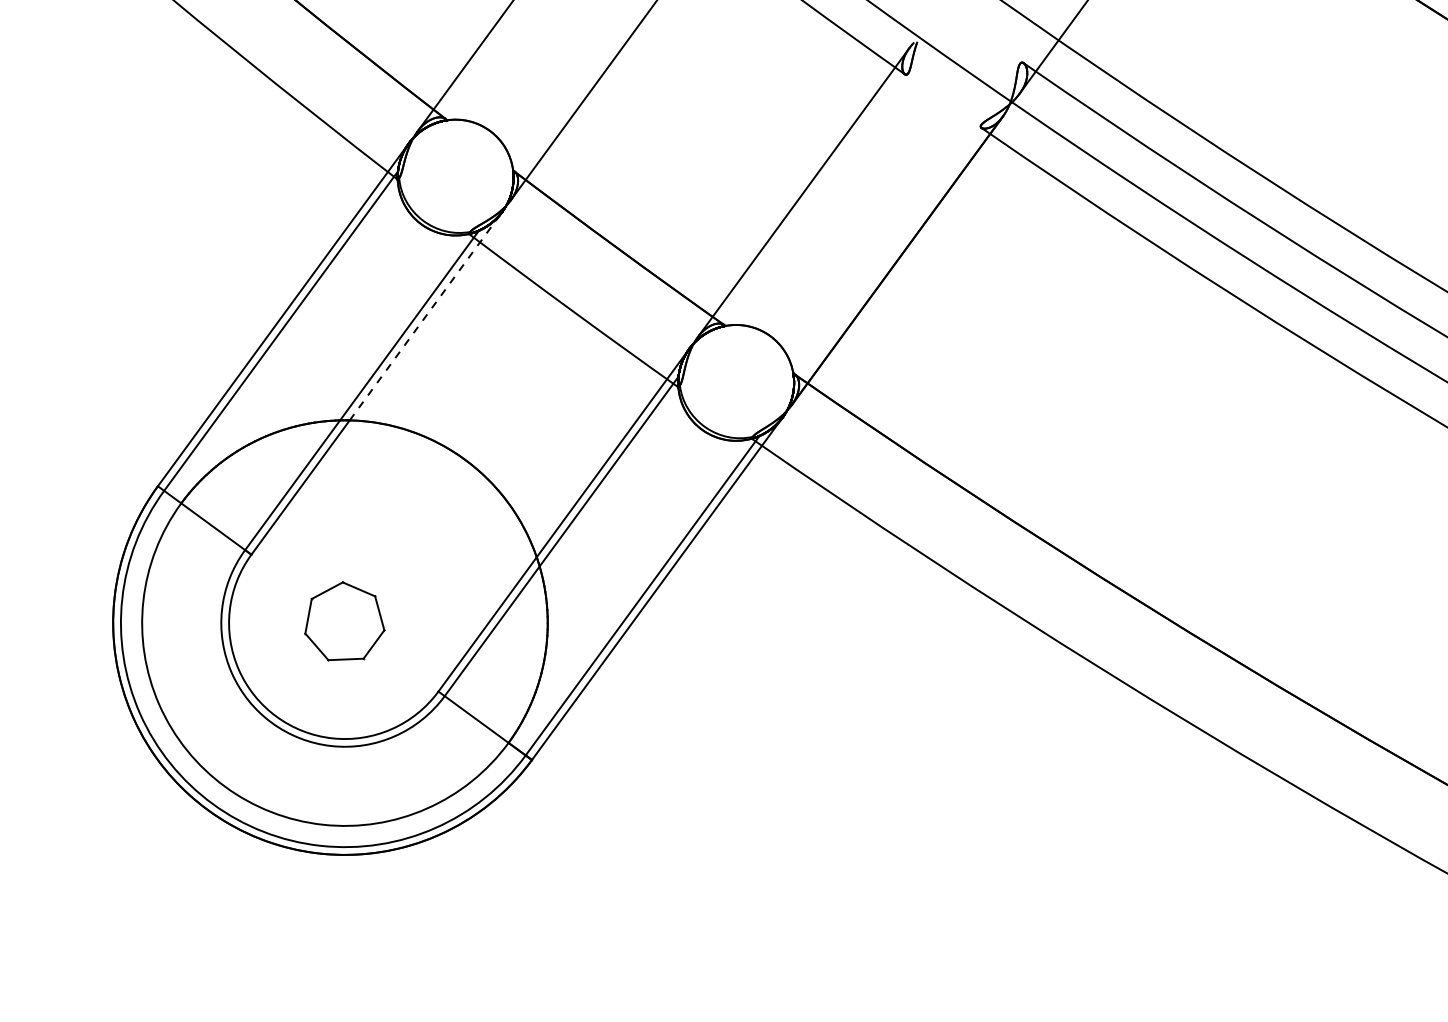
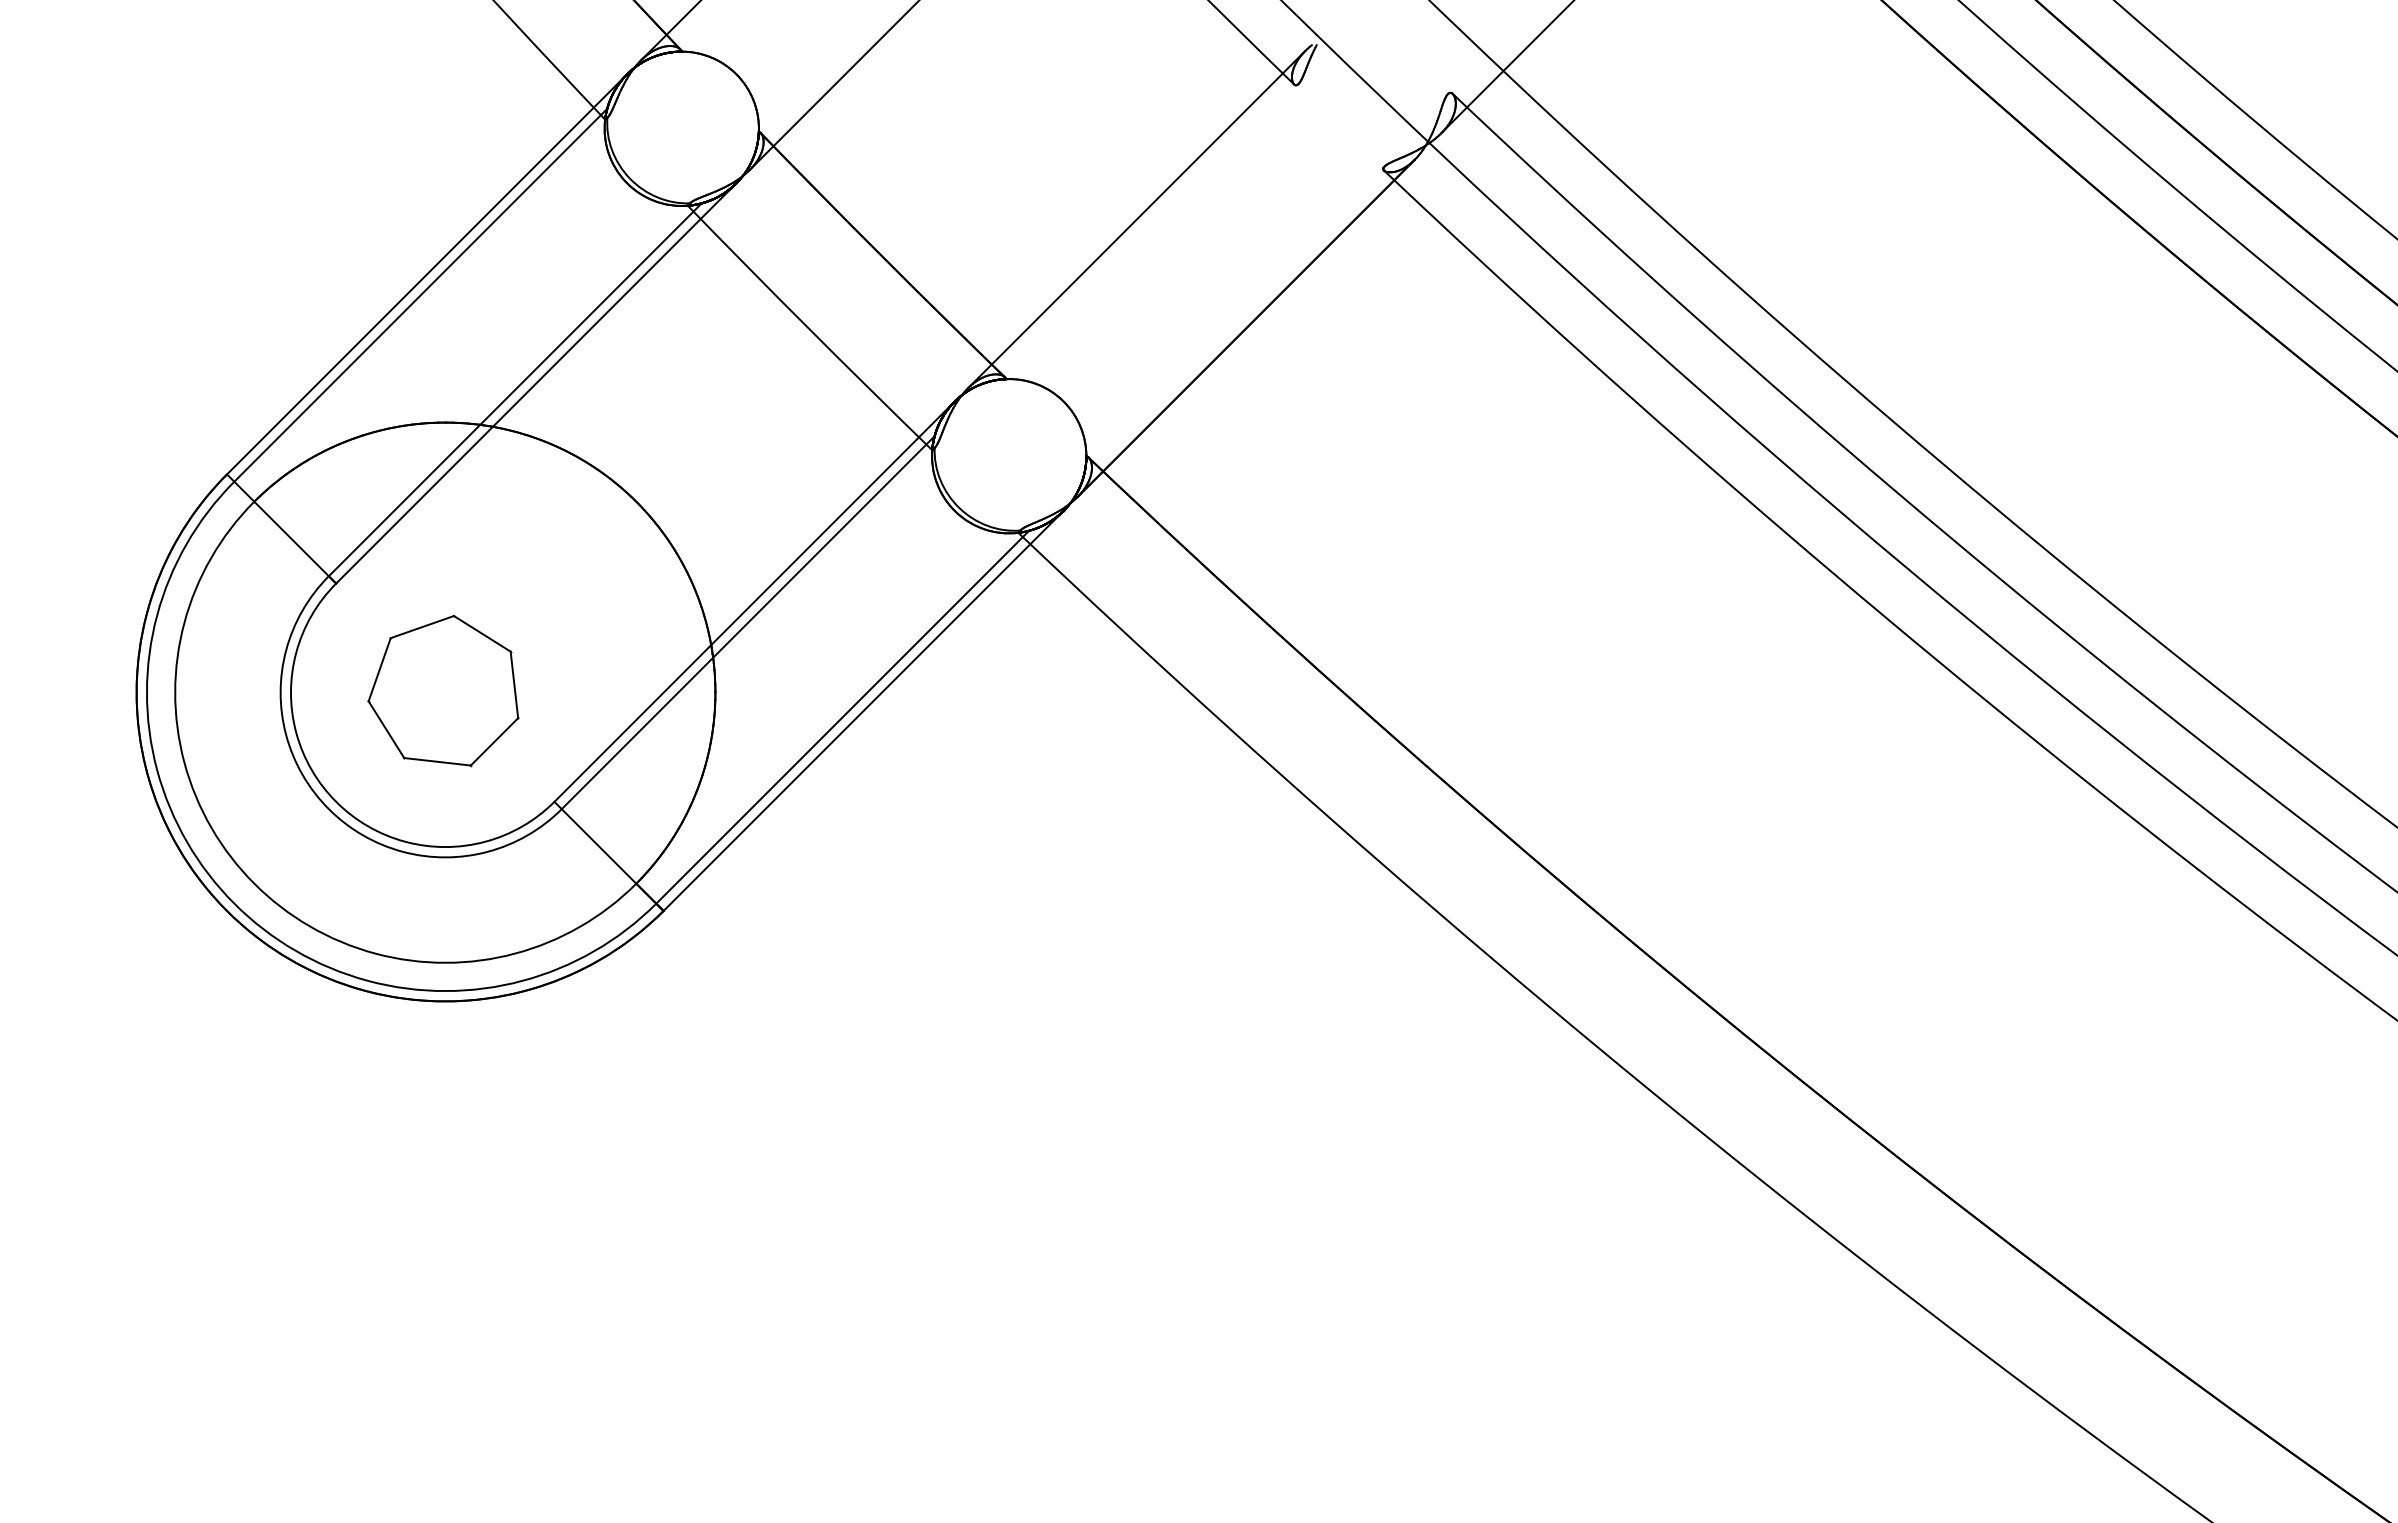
line: (425, 315) -> (614, 304), dashed -> solid
part: (343, 622) -> (443, 691), size x1.43

